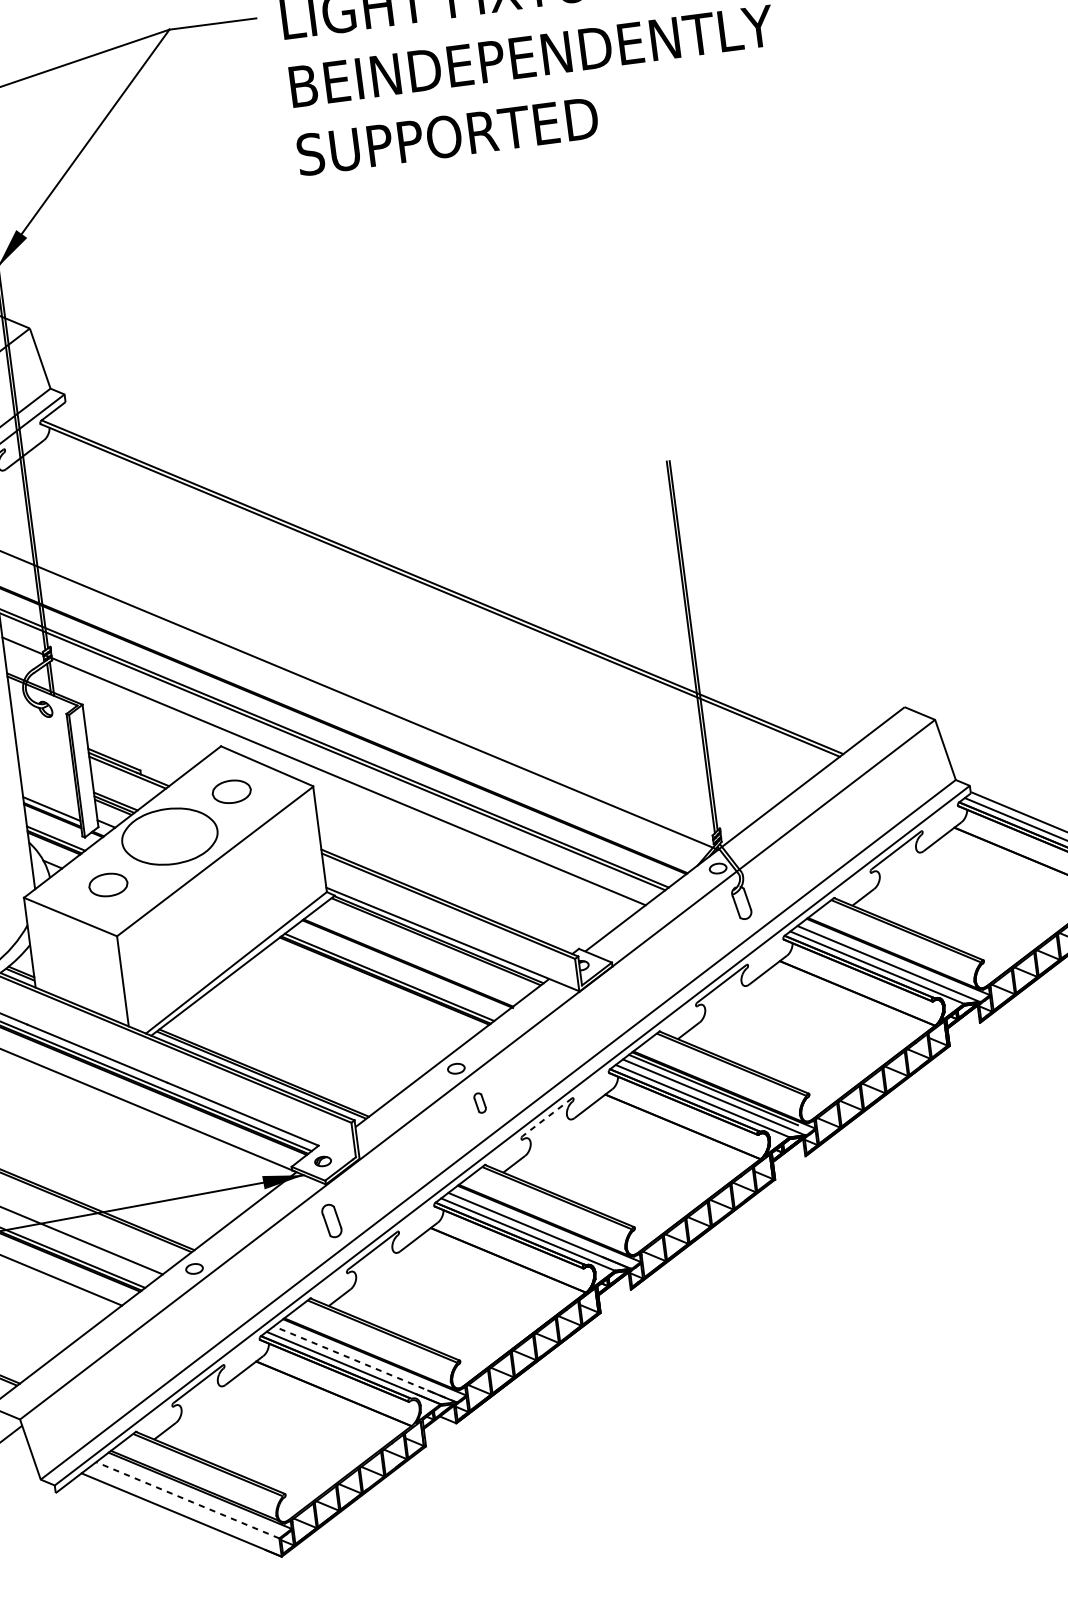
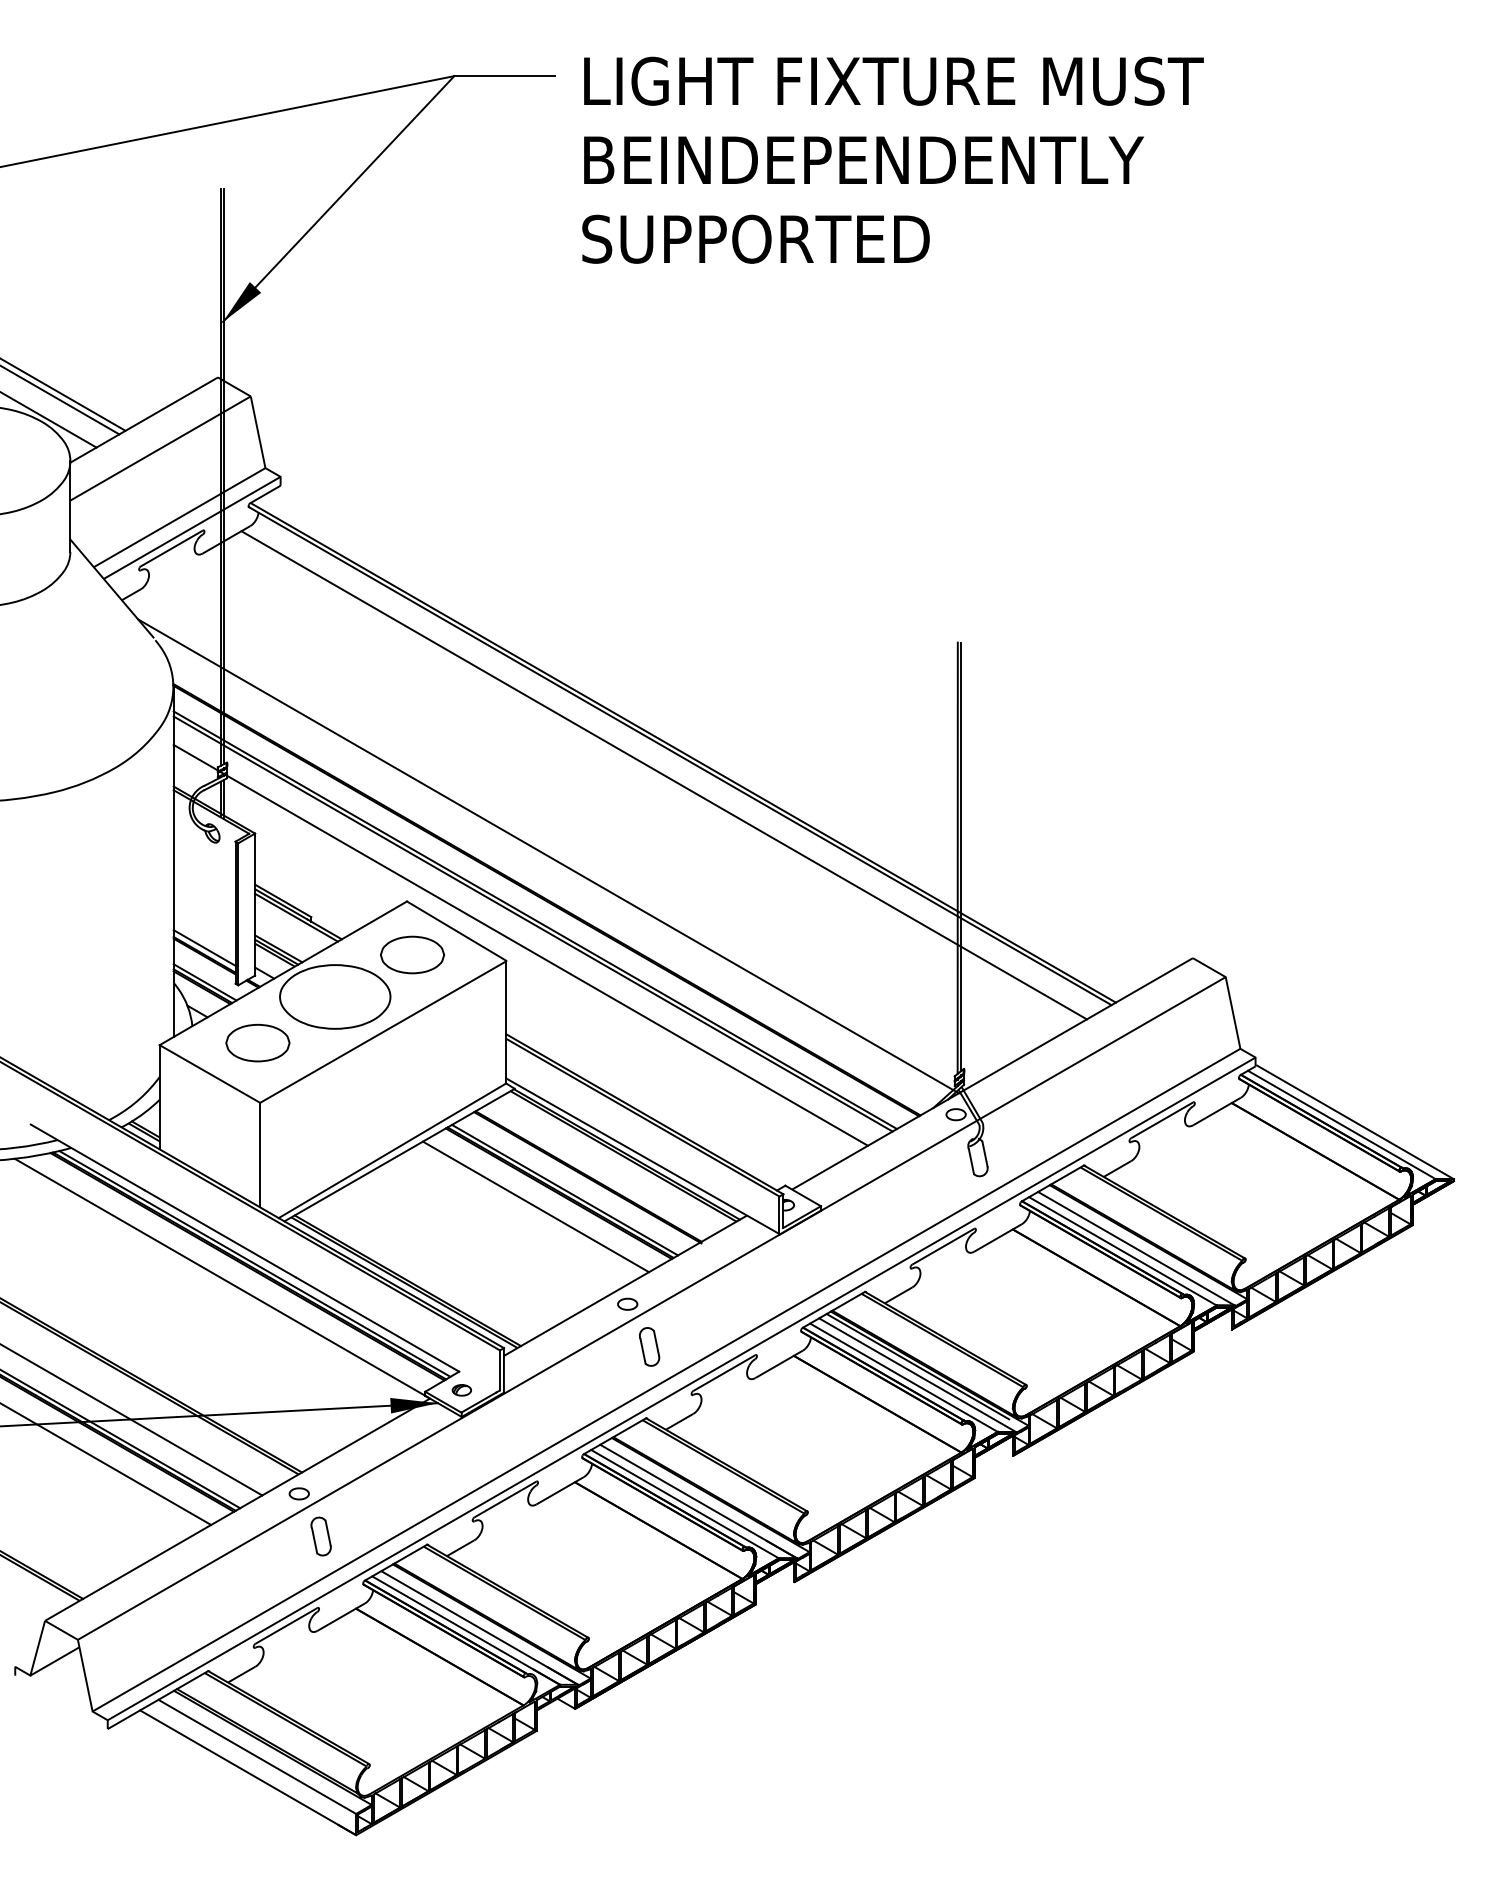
line: (428, 609) -> (663, 775), added
part: (231, 791) -> (412, 954), size x1.43
part: (107, 884) -> (257, 1042), size x1.43
line: (365, 994) -> (535, 1206), added
part: (479, 1102) -> (649, 1346), size x1.67
line: (547, 1117) -> (724, 1373), dashed -> solid
part: (331, 1221) -> (320, 1536), moved
line: (364, 1364) -> (479, 1628), dashed -> solid
line: (187, 1500) -> (256, 1756), dashed -> solid

